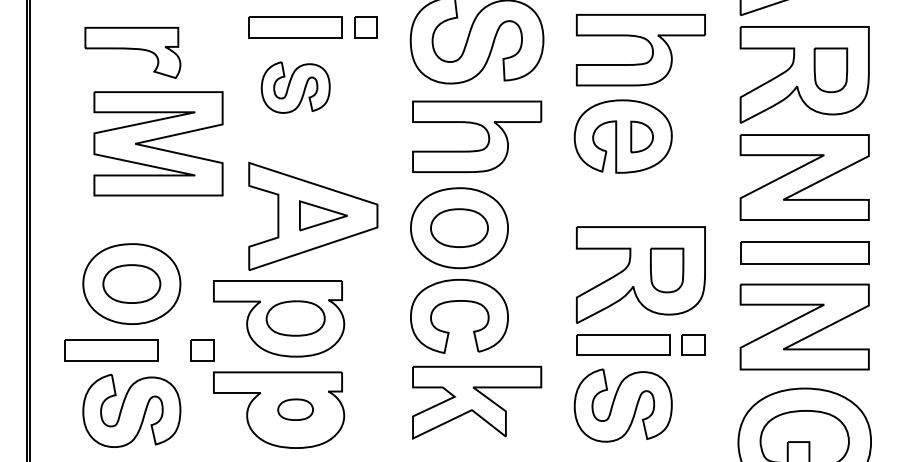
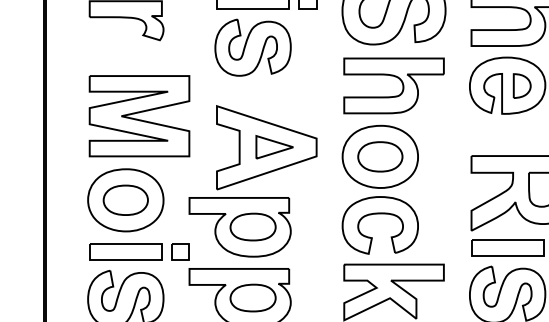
part: (295, 87) -> (252, 47), size x1.43
part: (158, 143) -> (139, 115), moved
part: (111, 350) -> (125, 251), moved
part: (295, 409) -> (252, 297), size x1.67

